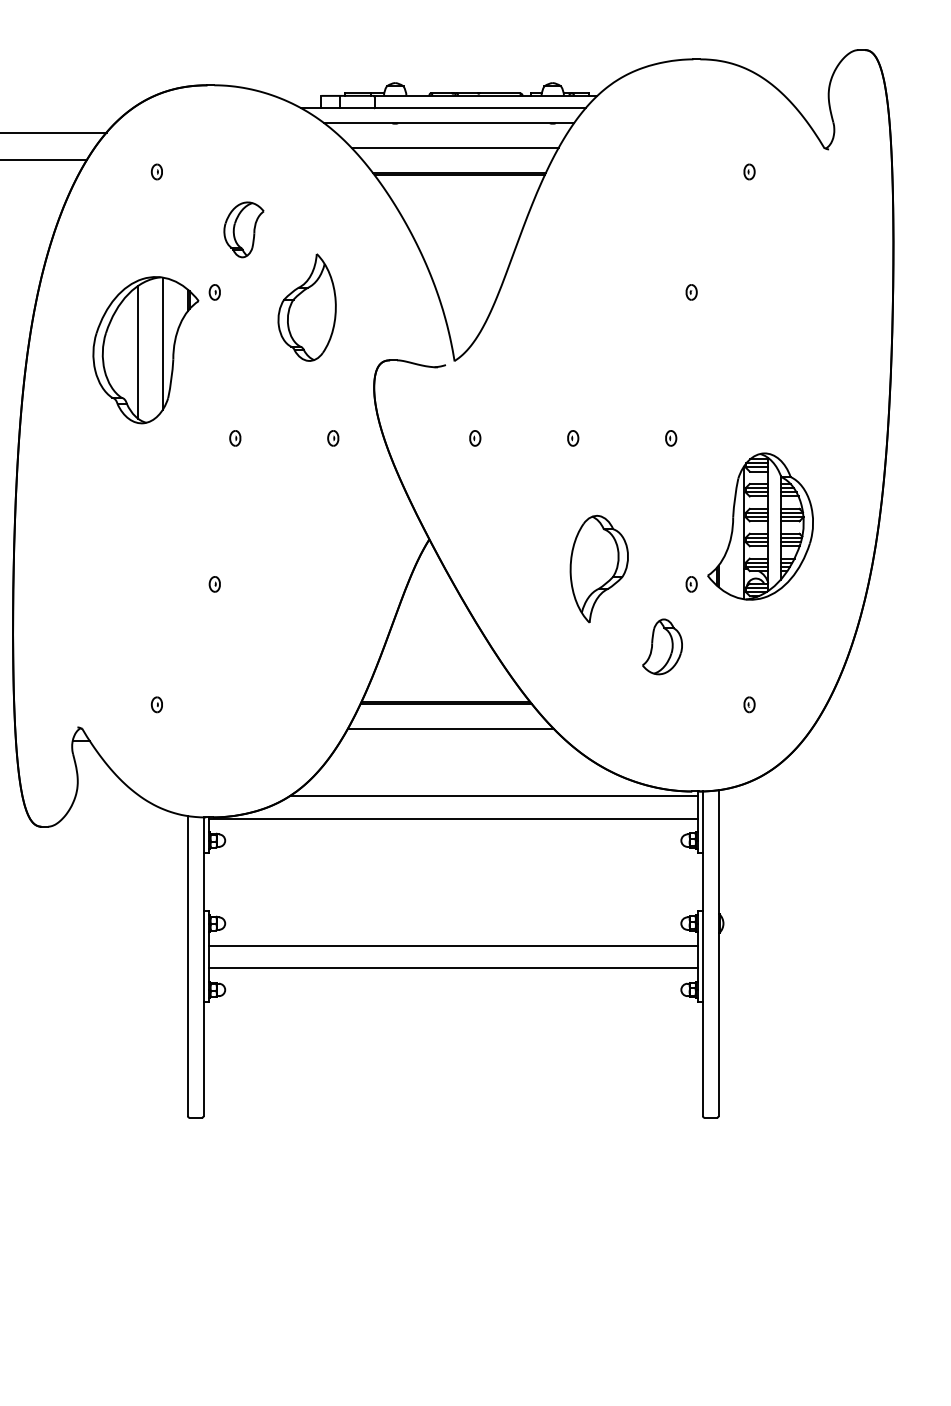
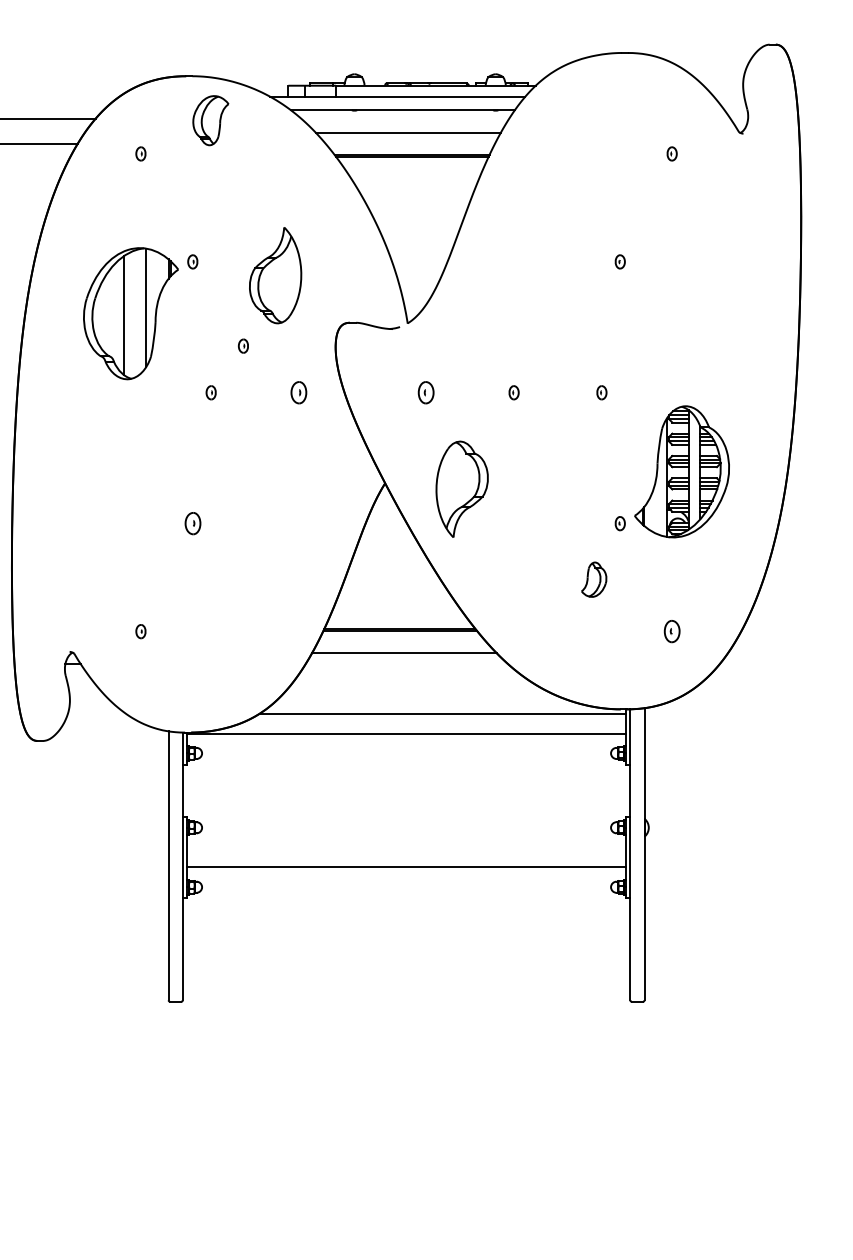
part: (243, 229) -> (210, 120), moved
part: (271, 386) -> (243, 346), added
part: (333, 438) -> (299, 392), size x1.6
part: (475, 438) -> (426, 392), size x1.6
part: (598, 568) -> (461, 488), moved
part: (214, 584) -> (192, 523), size x1.6
part: (662, 646) -> (594, 579), size x0.7
part: (749, 704) -> (672, 631), size x1.6
line: (452, 945) -> (405, 847), removed

